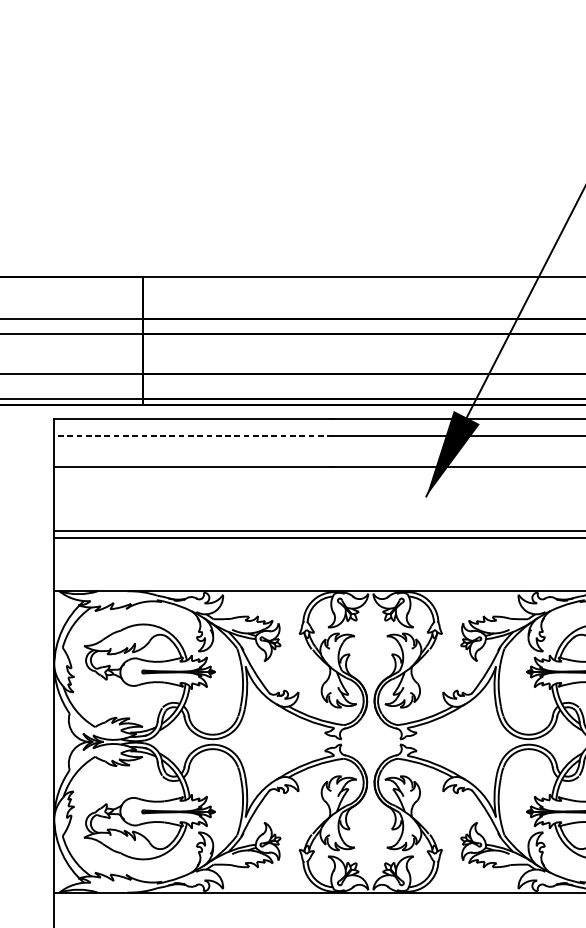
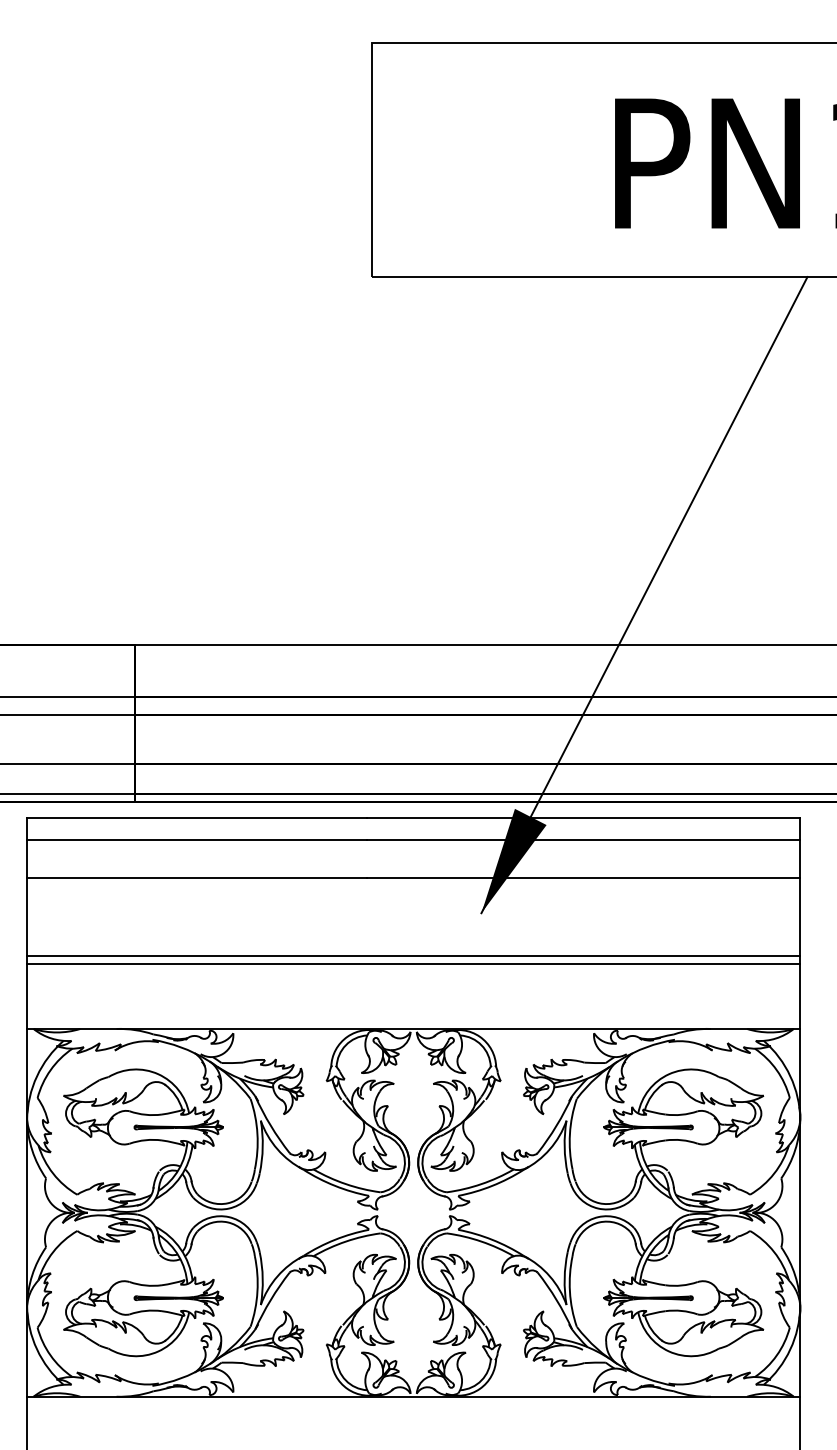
line: (192, 436) -> (196, 839), dashed -> solid

